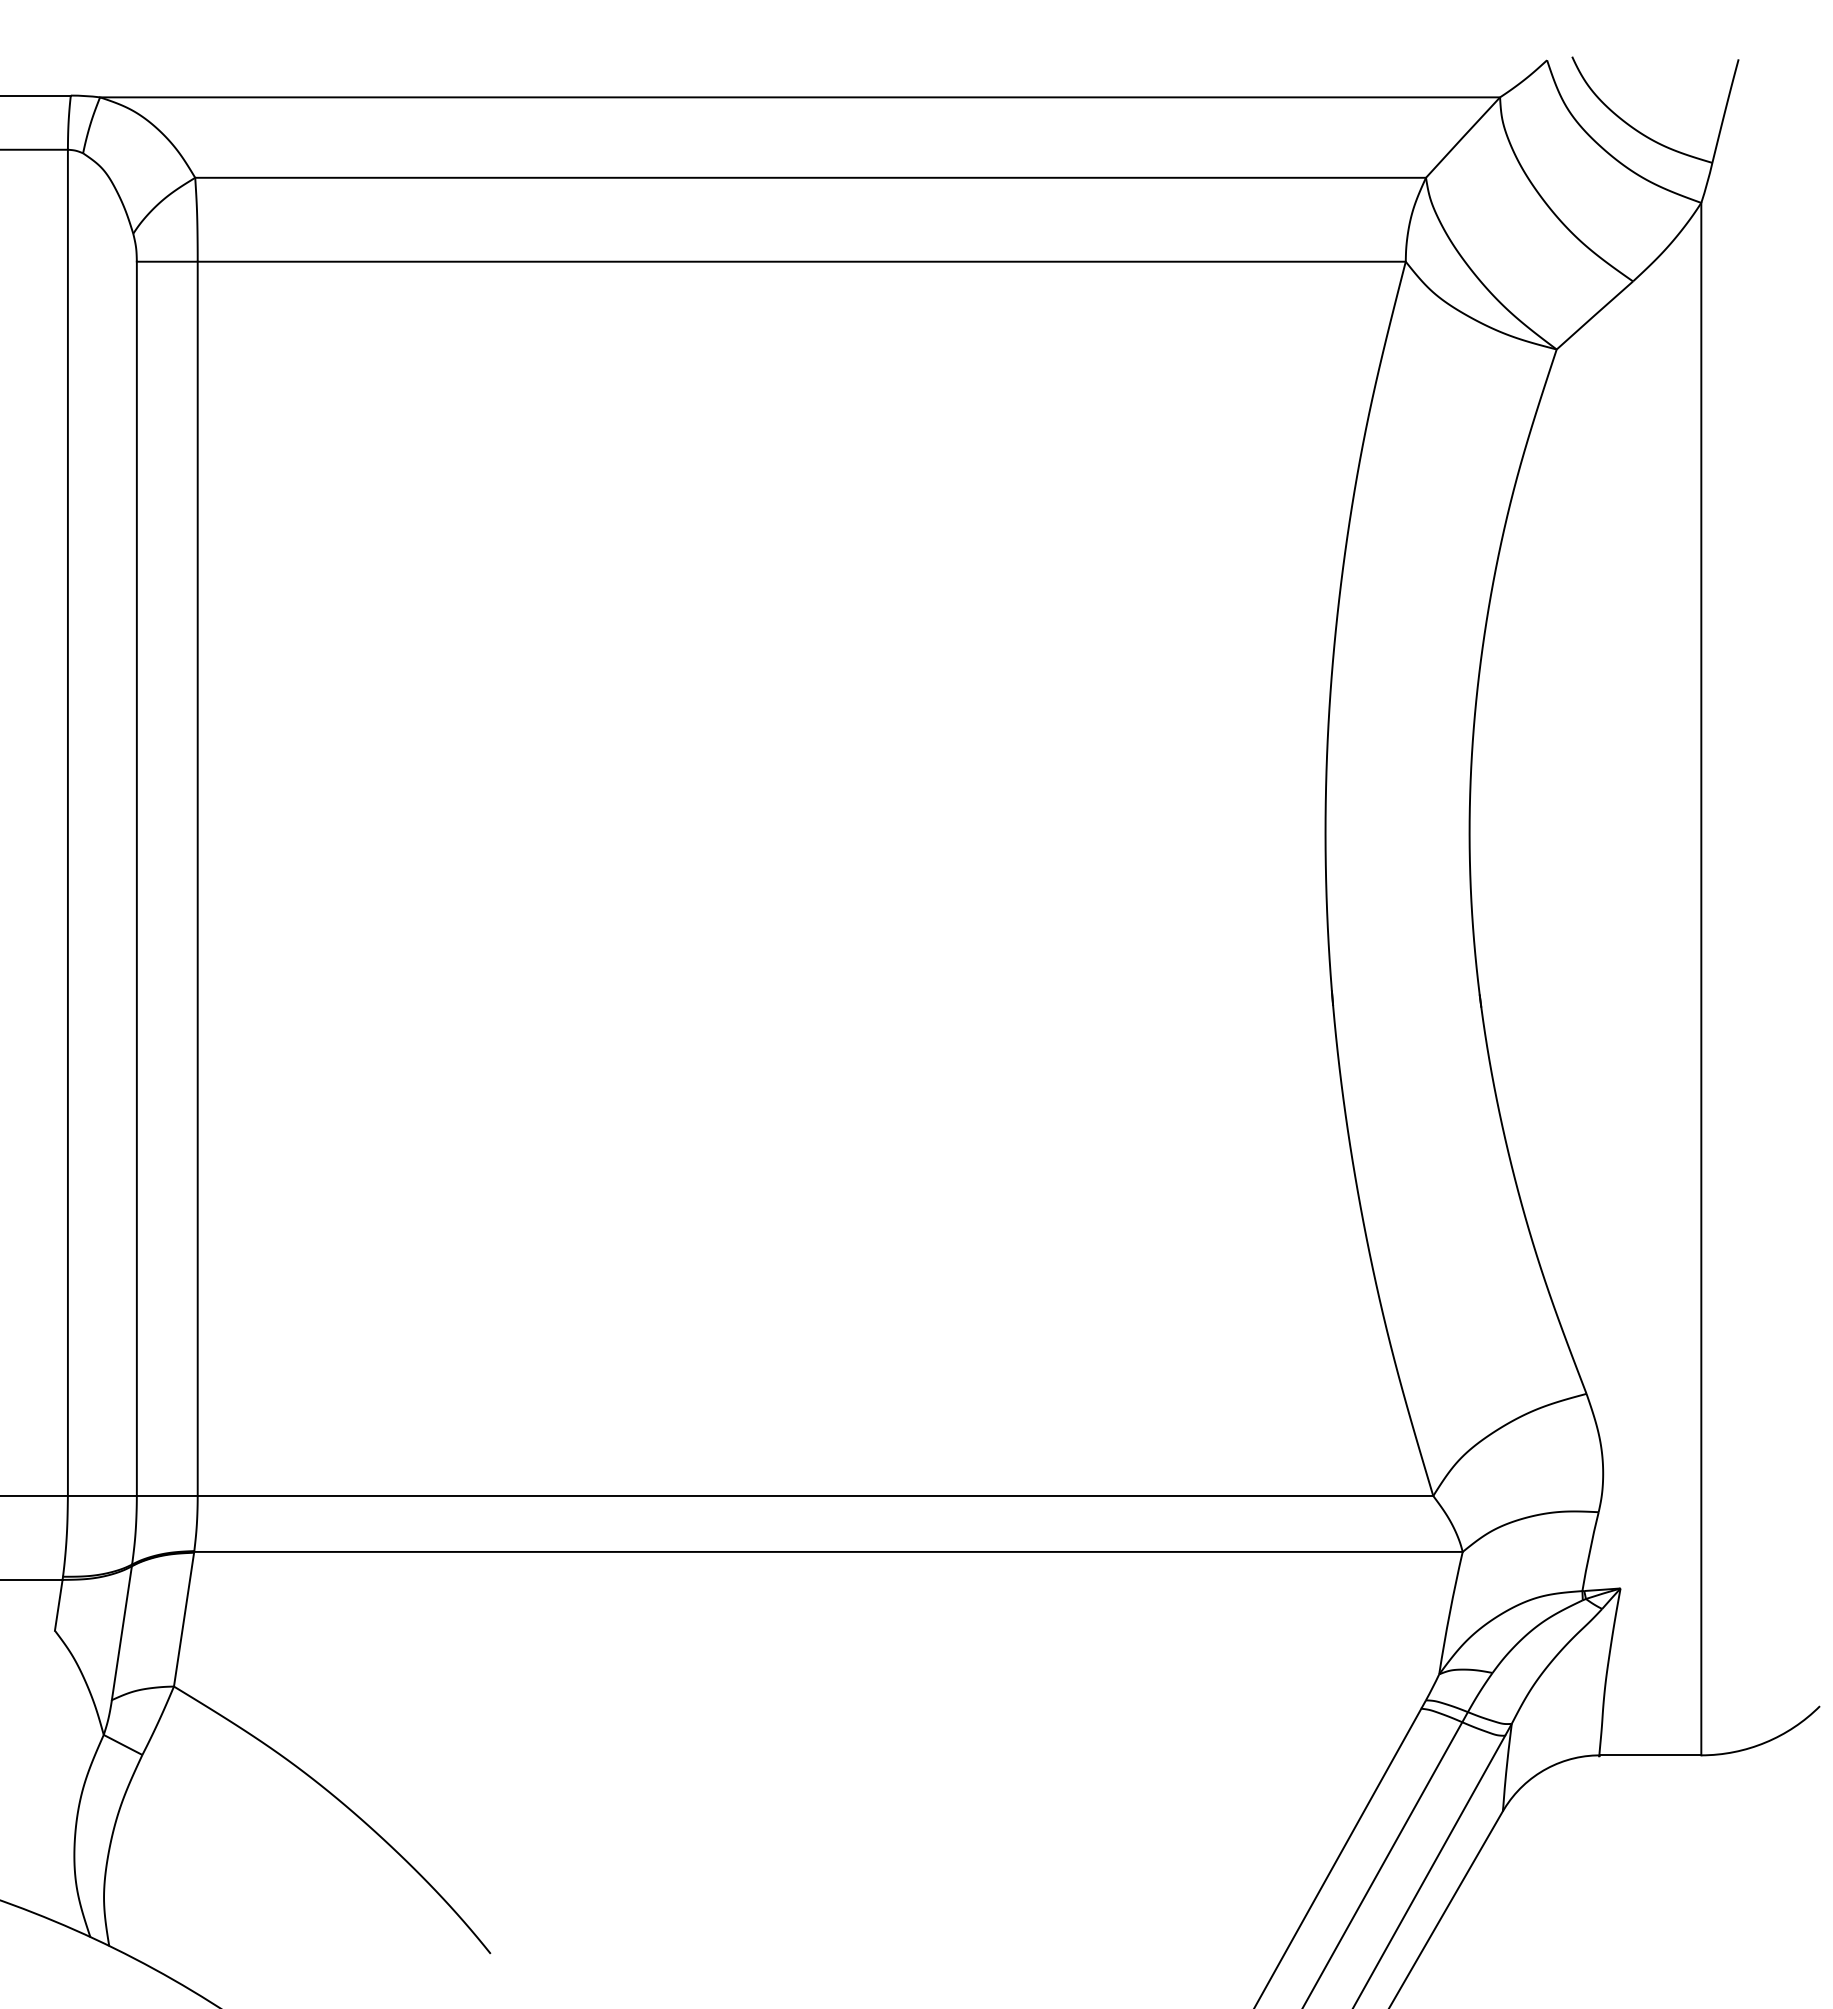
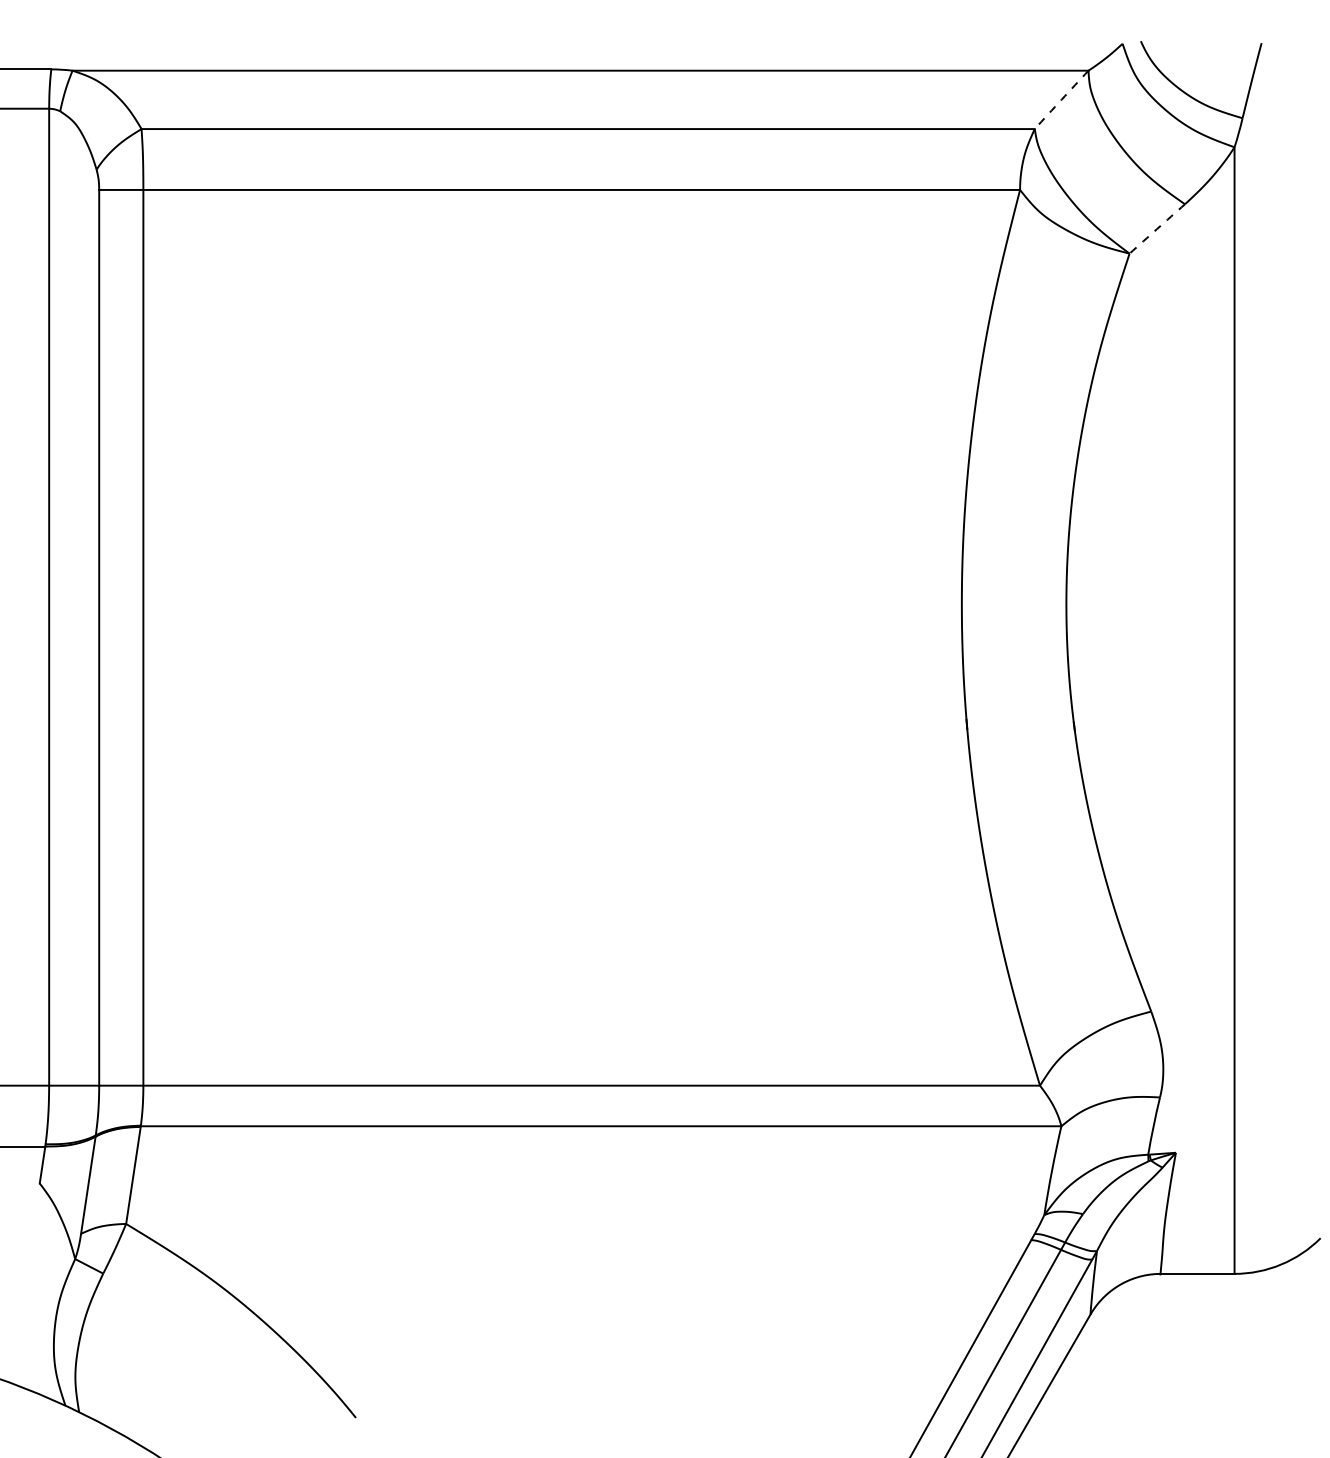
arc: (1462, 137) -> (1061, 99), solid -> dashed
arc: (1594, 315) -> (1157, 228), solid -> dashed

